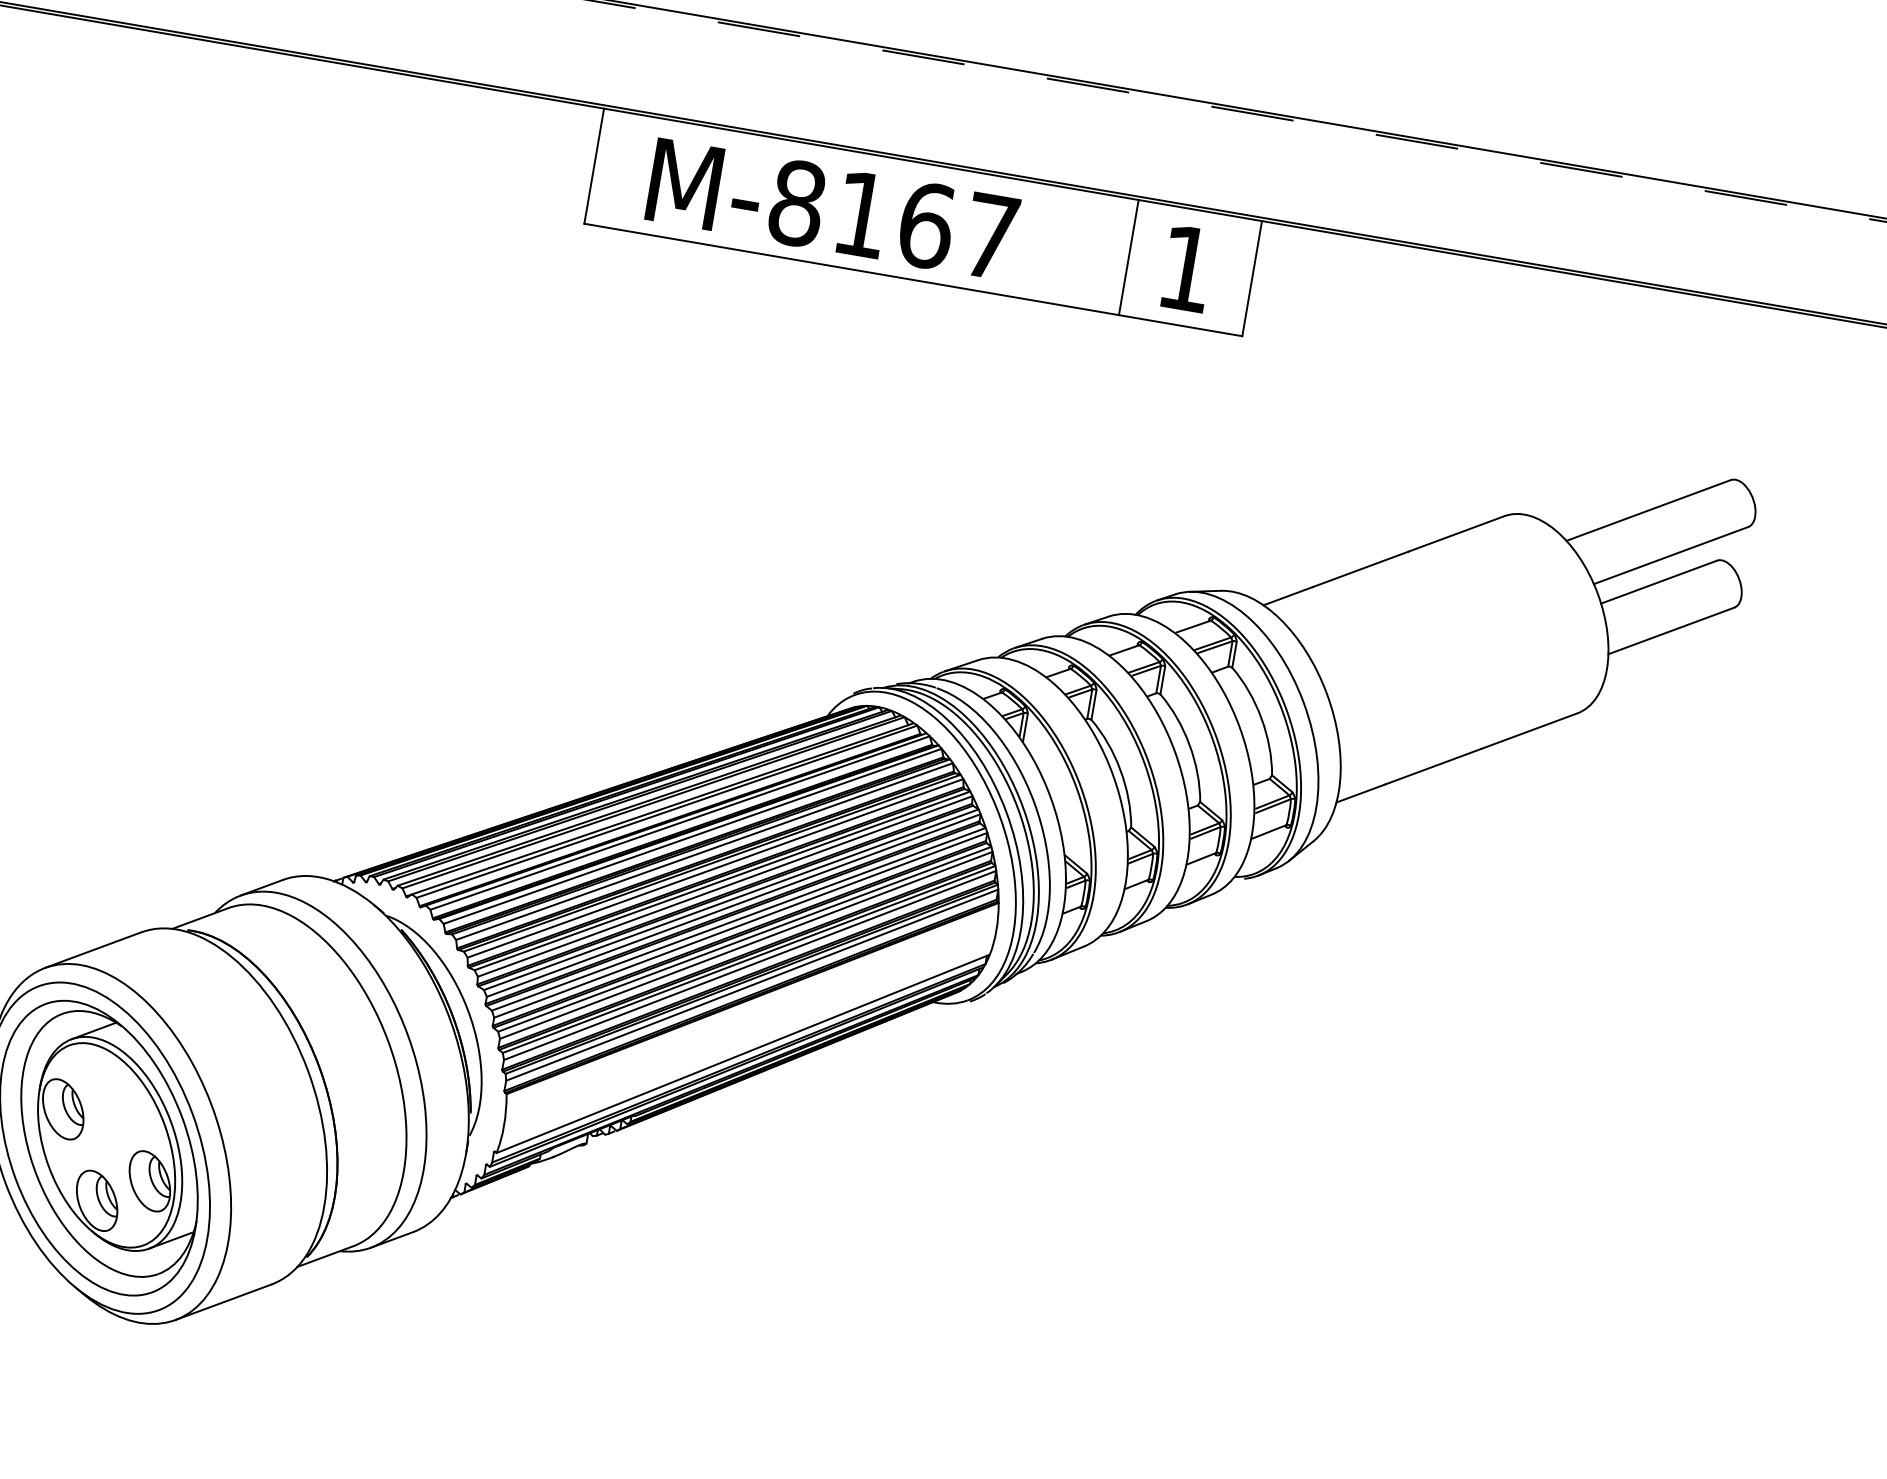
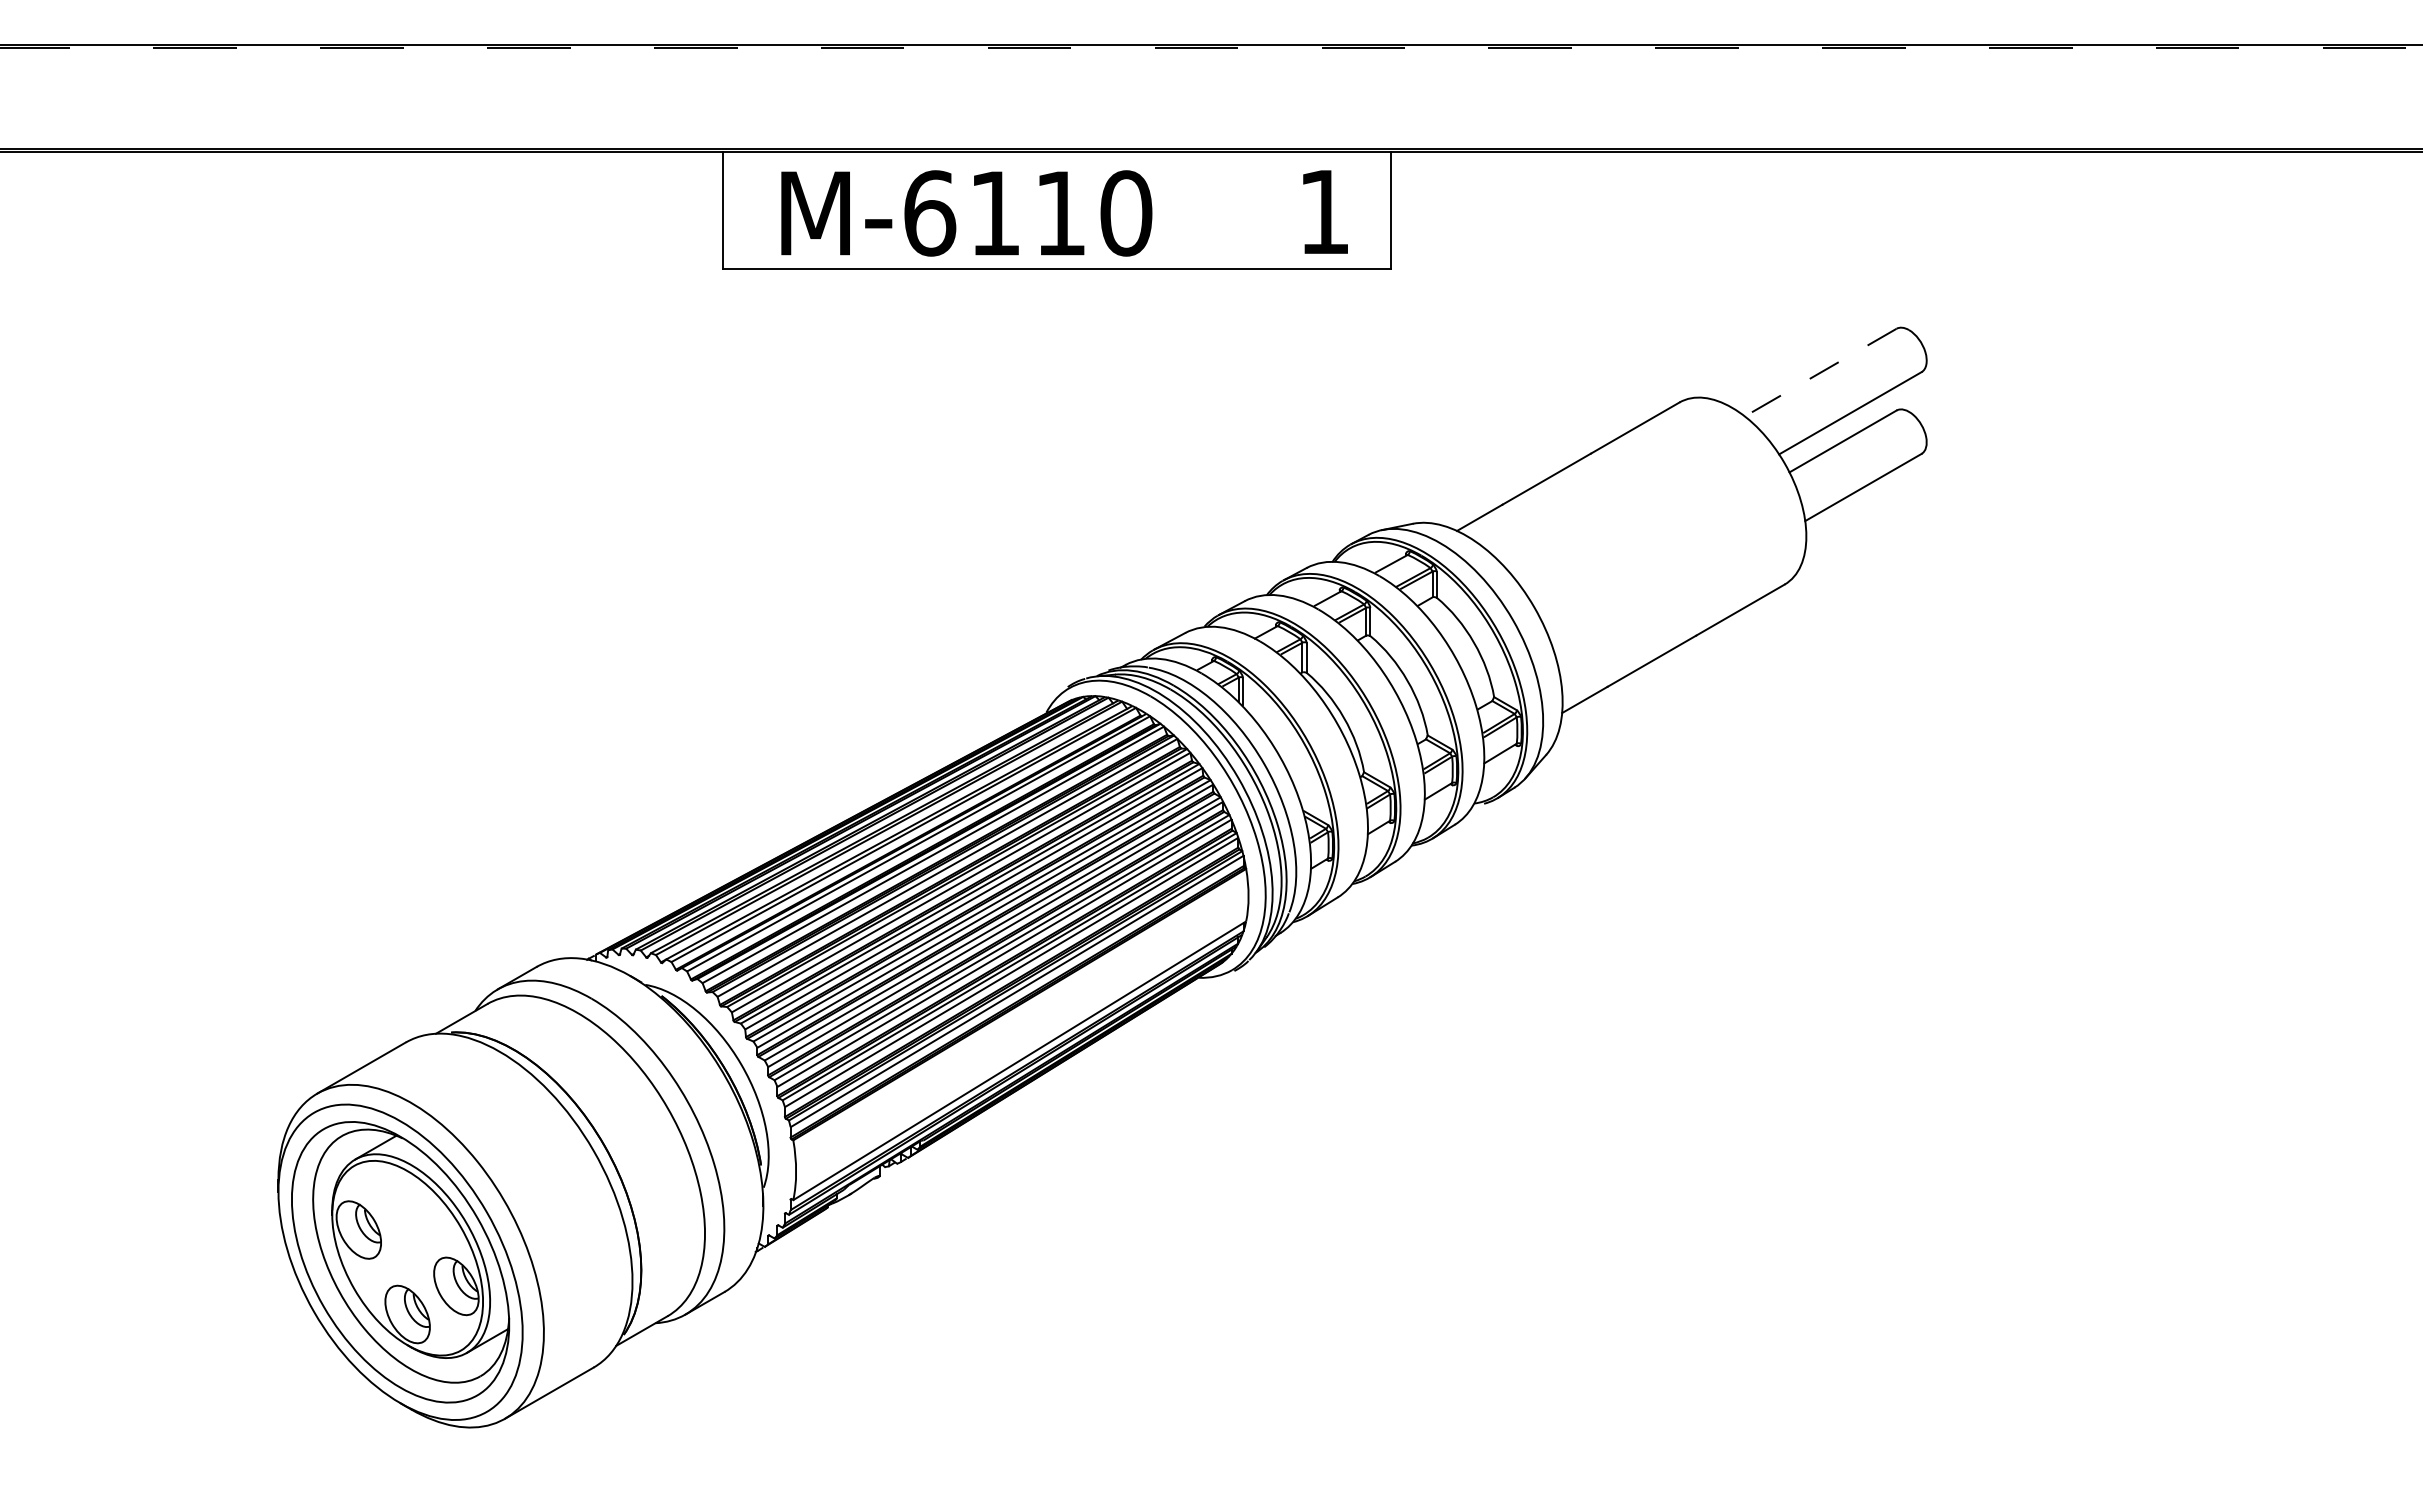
text: (894, 220) -> (1028, 213), M-8167 -> M-6110
line: (1128, 257) -> (1265, 210), removed
line: (1648, 510) -> (1820, 372), solid -> dashed

